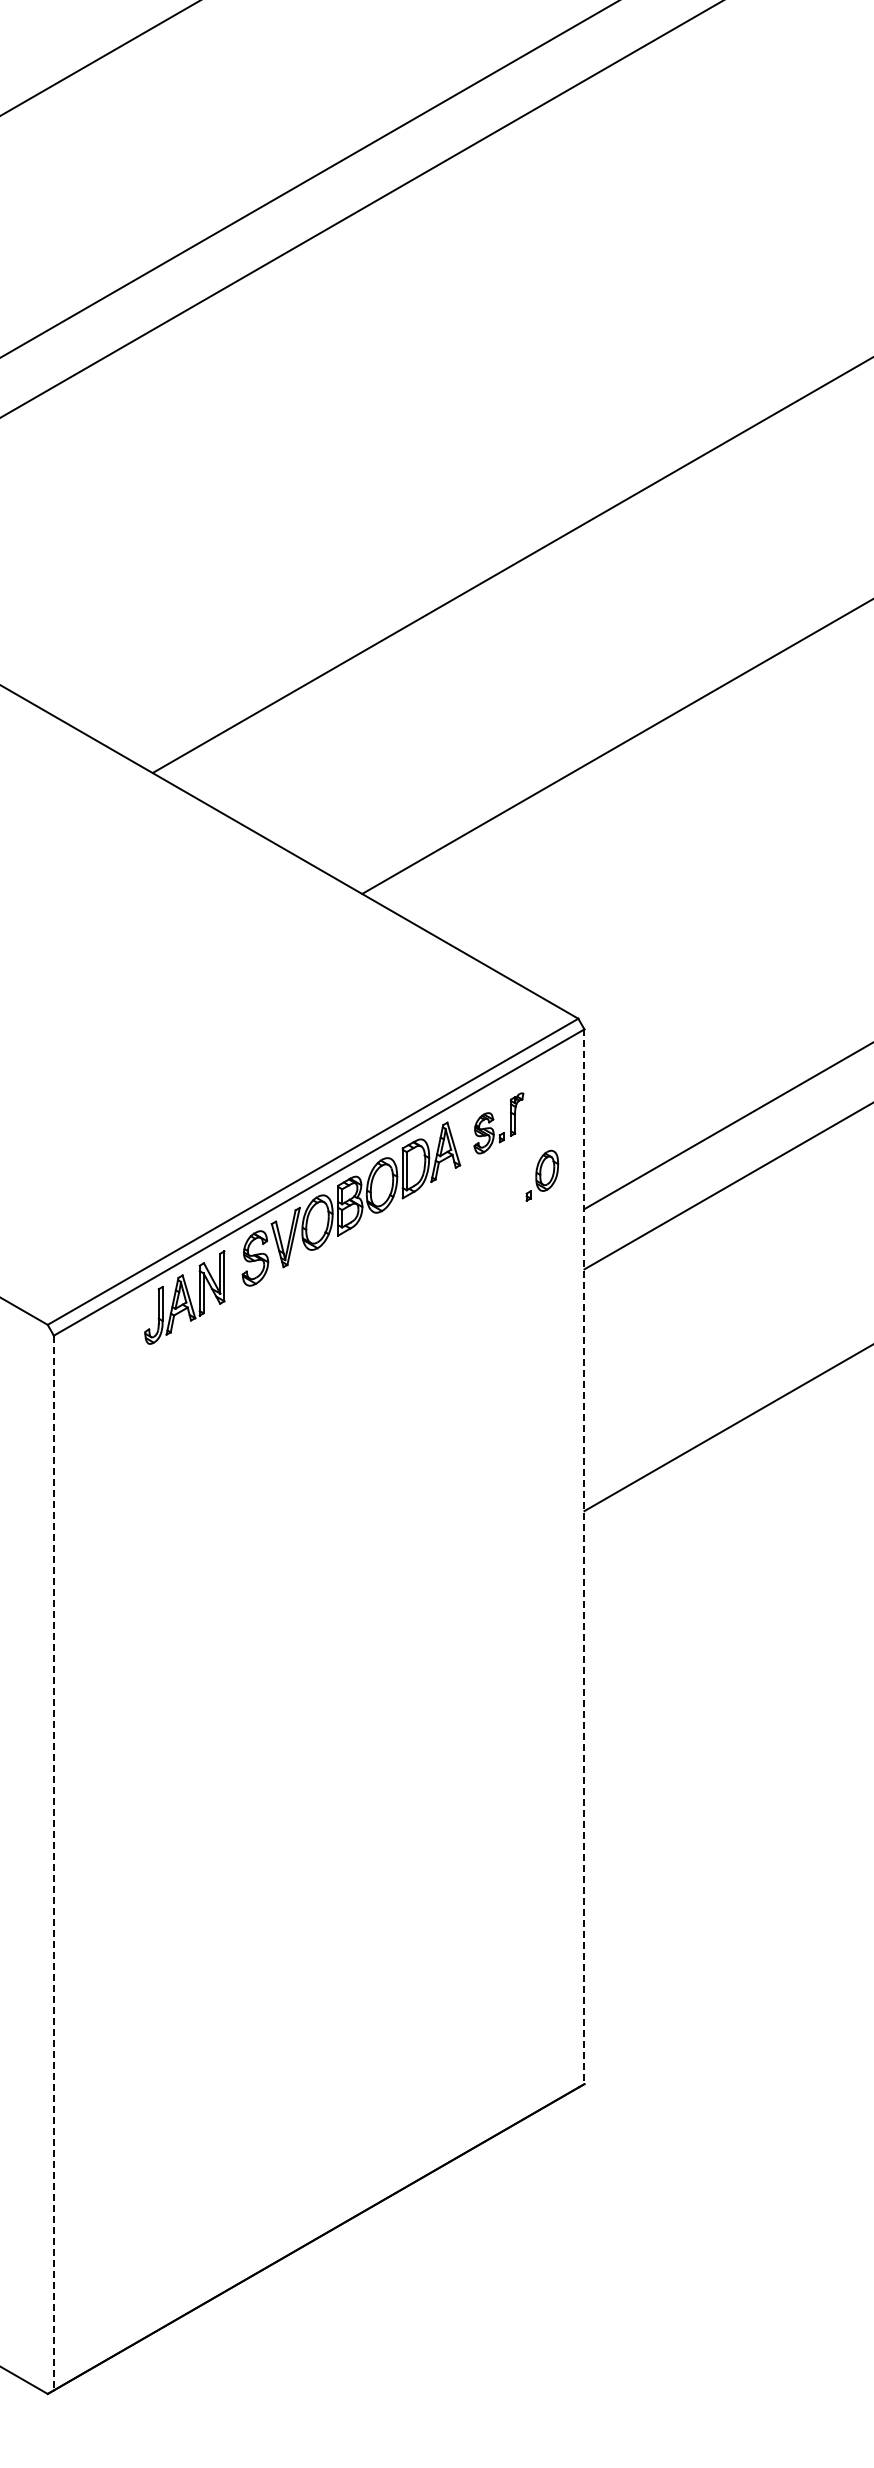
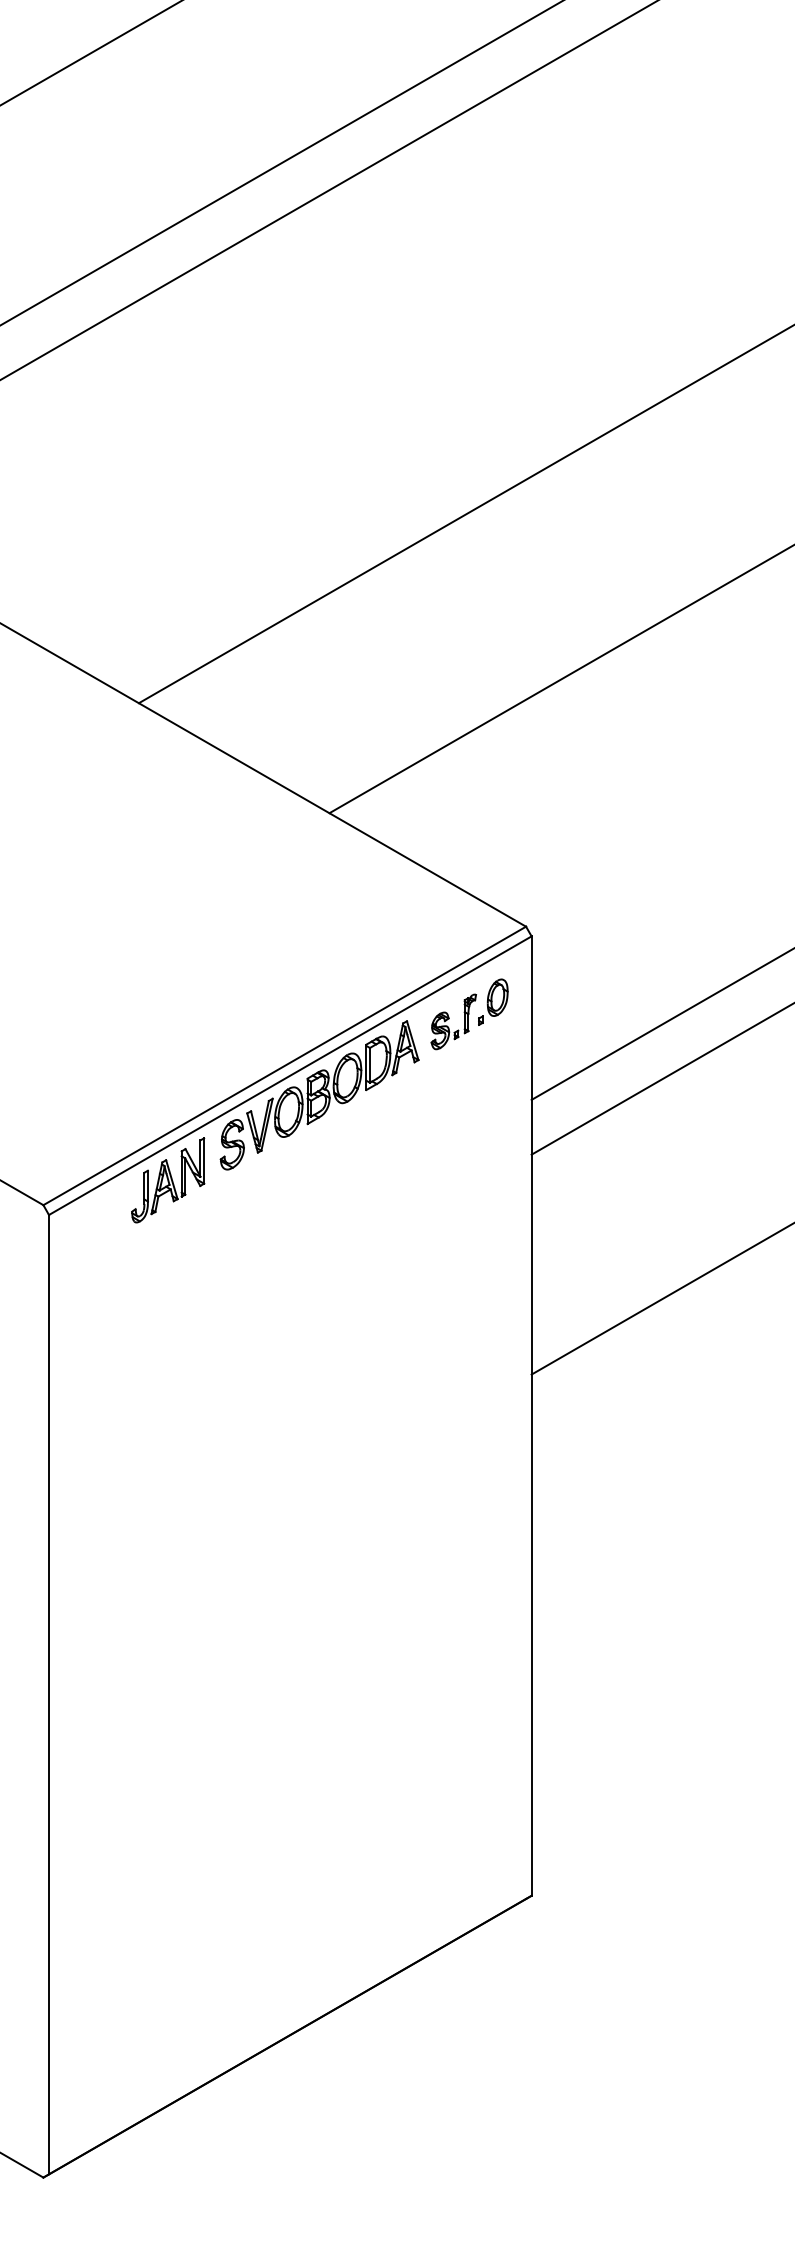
part: (542, 1175) -> (493, 1001), moved
line: (584, 1557) -> (531, 1416), dashed -> solid
line: (53, 1863) -> (48, 1695), dashed -> solid

